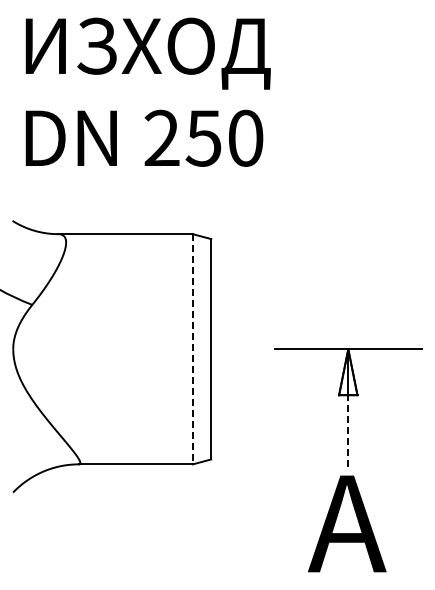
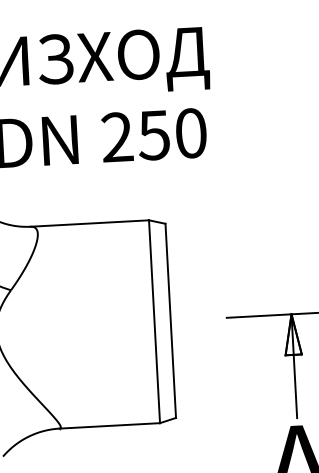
line: (192, 349) -> (154, 321), dashed -> solid
line: (348, 431) -> (295, 386), dashed -> solid

